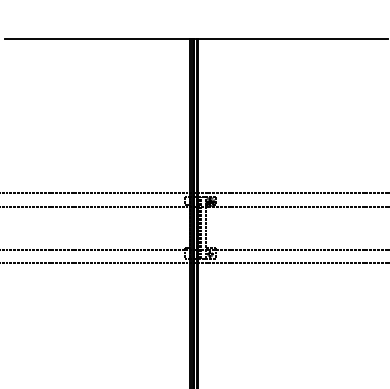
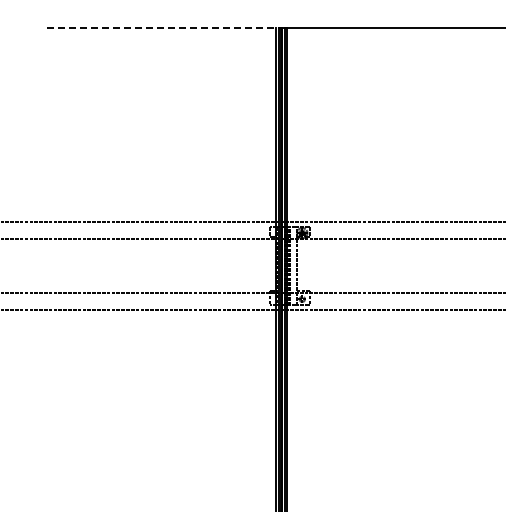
line: (101, 38) -> (164, 27), solid -> dashed

